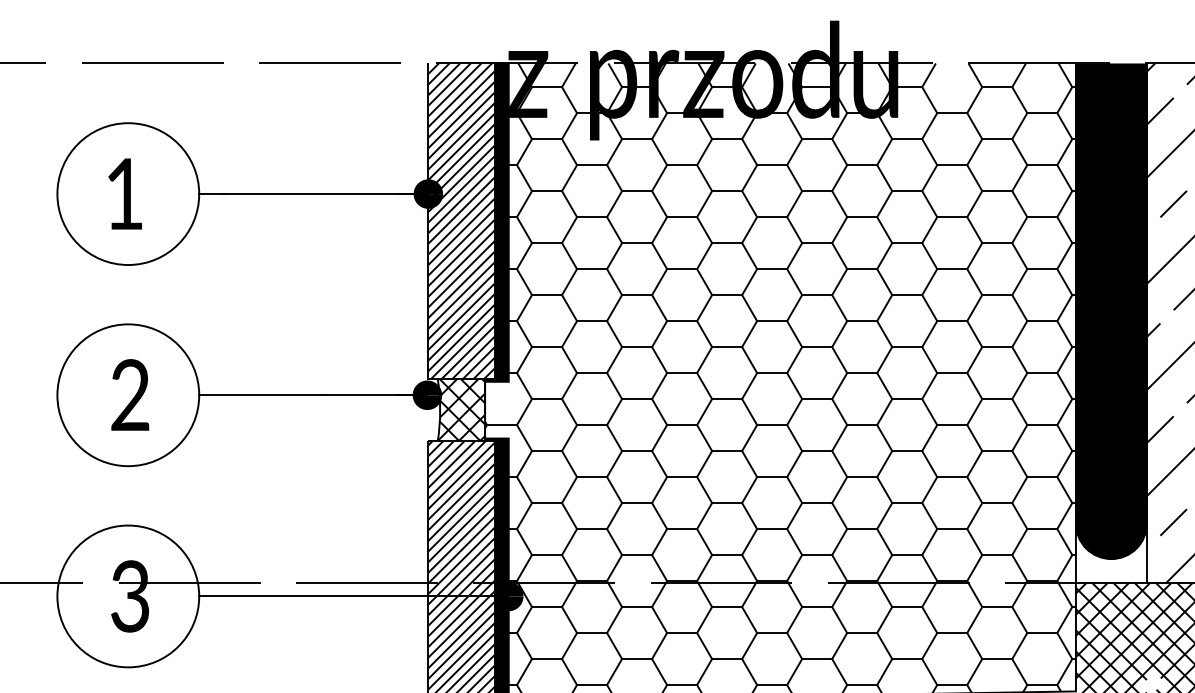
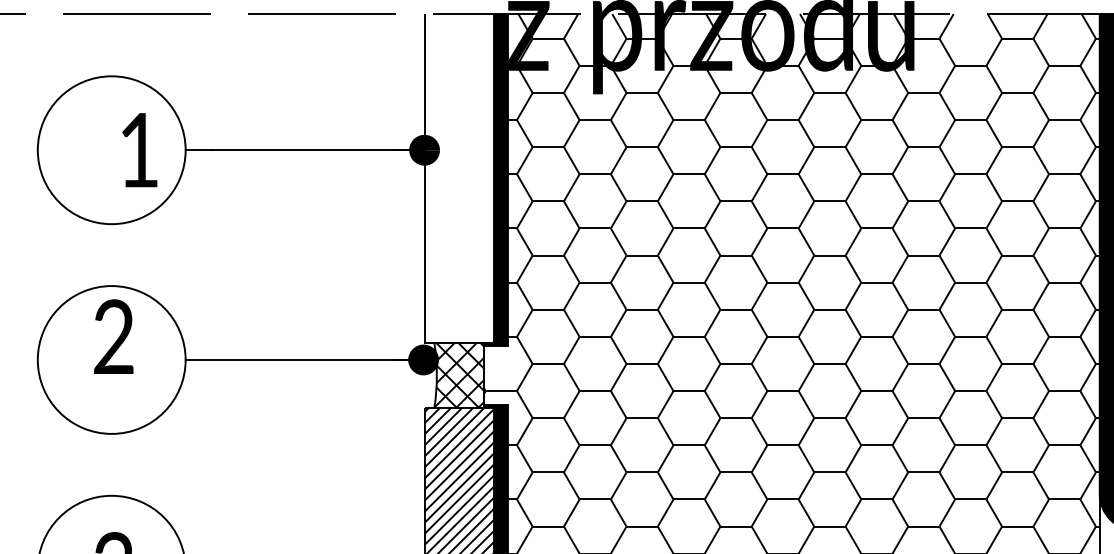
text: (124, 193) -> (139, 149), moved
hatch: (461, 221) -> (459, 178), removed
text: (130, 394) -> (114, 336), moved

